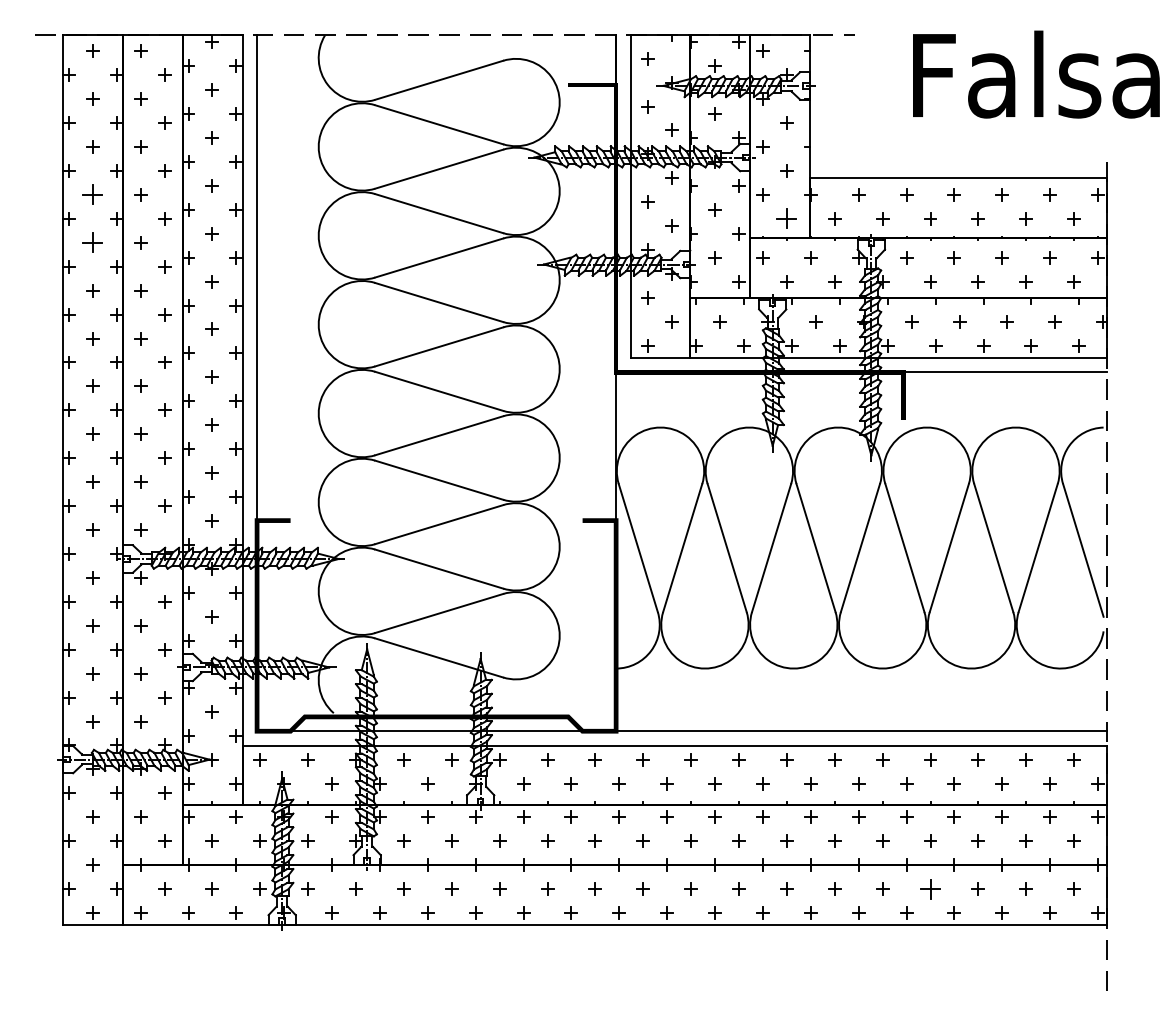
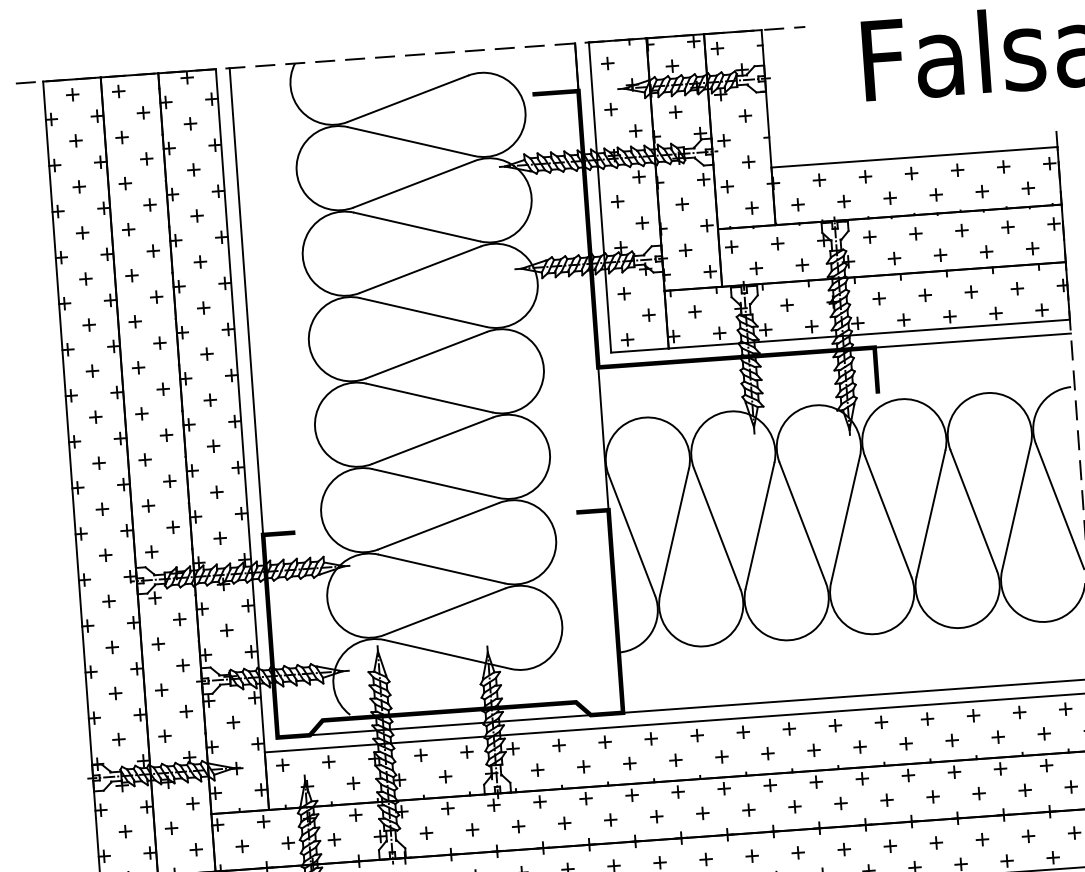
part: (92, 194) -> (82, 232), size x0.62
part: (786, 218) -> (751, 207), size x0.62
part: (92, 242) -> (85, 278), size x0.62
part: (930, 888) -> (936, 842), size x0.62

